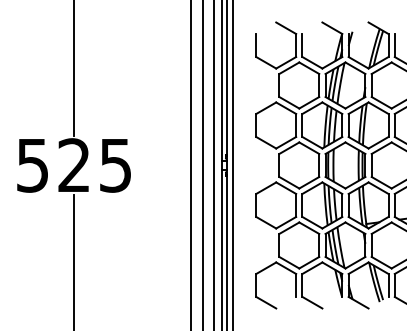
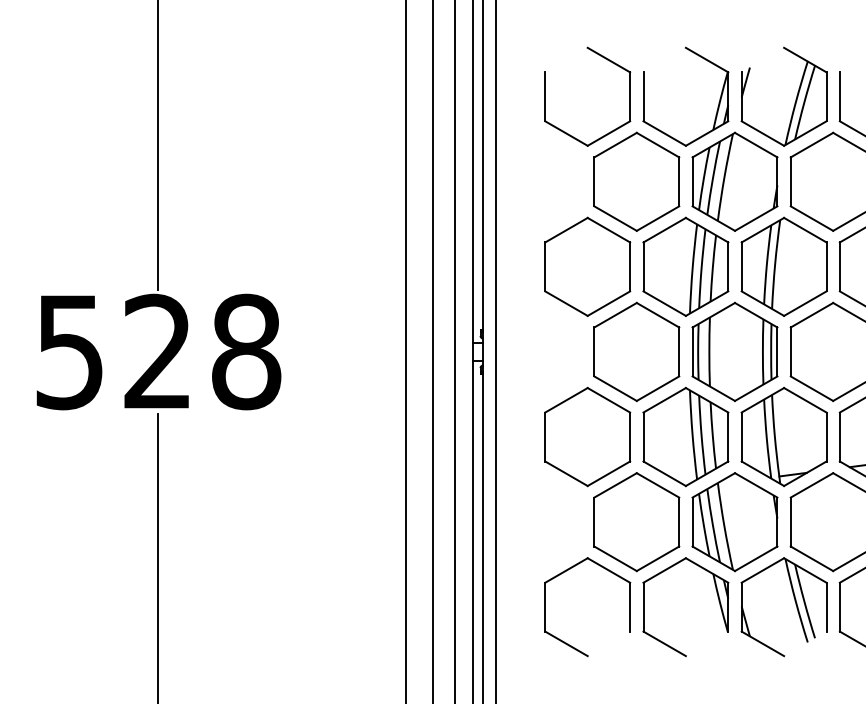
text: (115, 165) -> (245, 352), 525 -> 528

